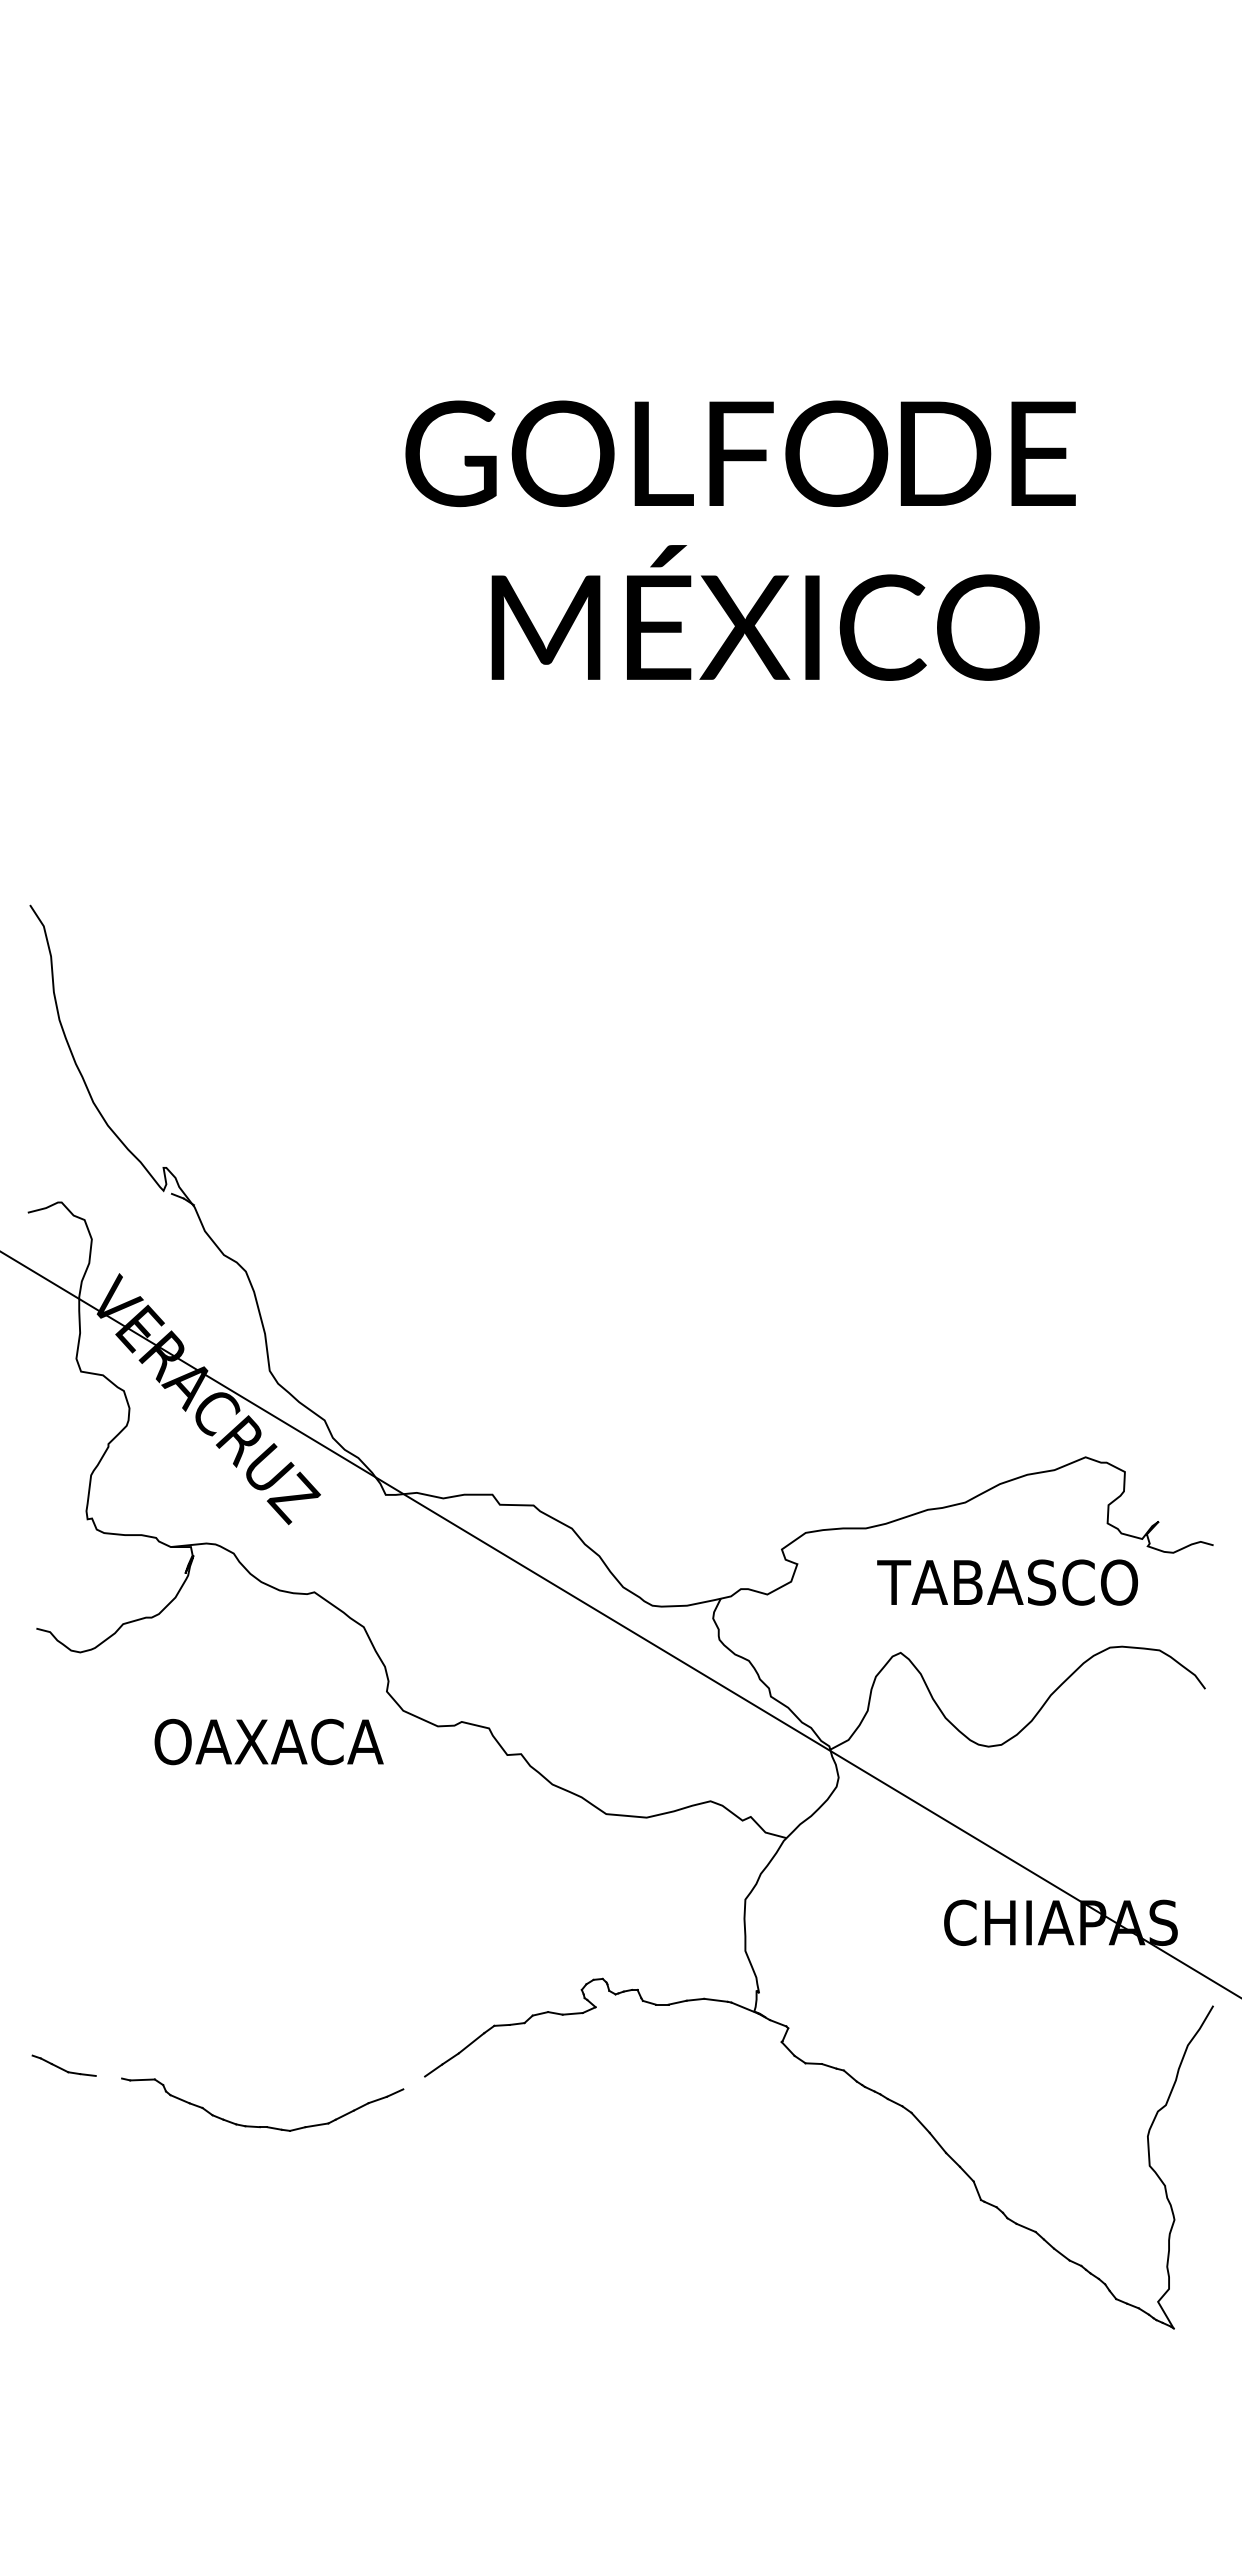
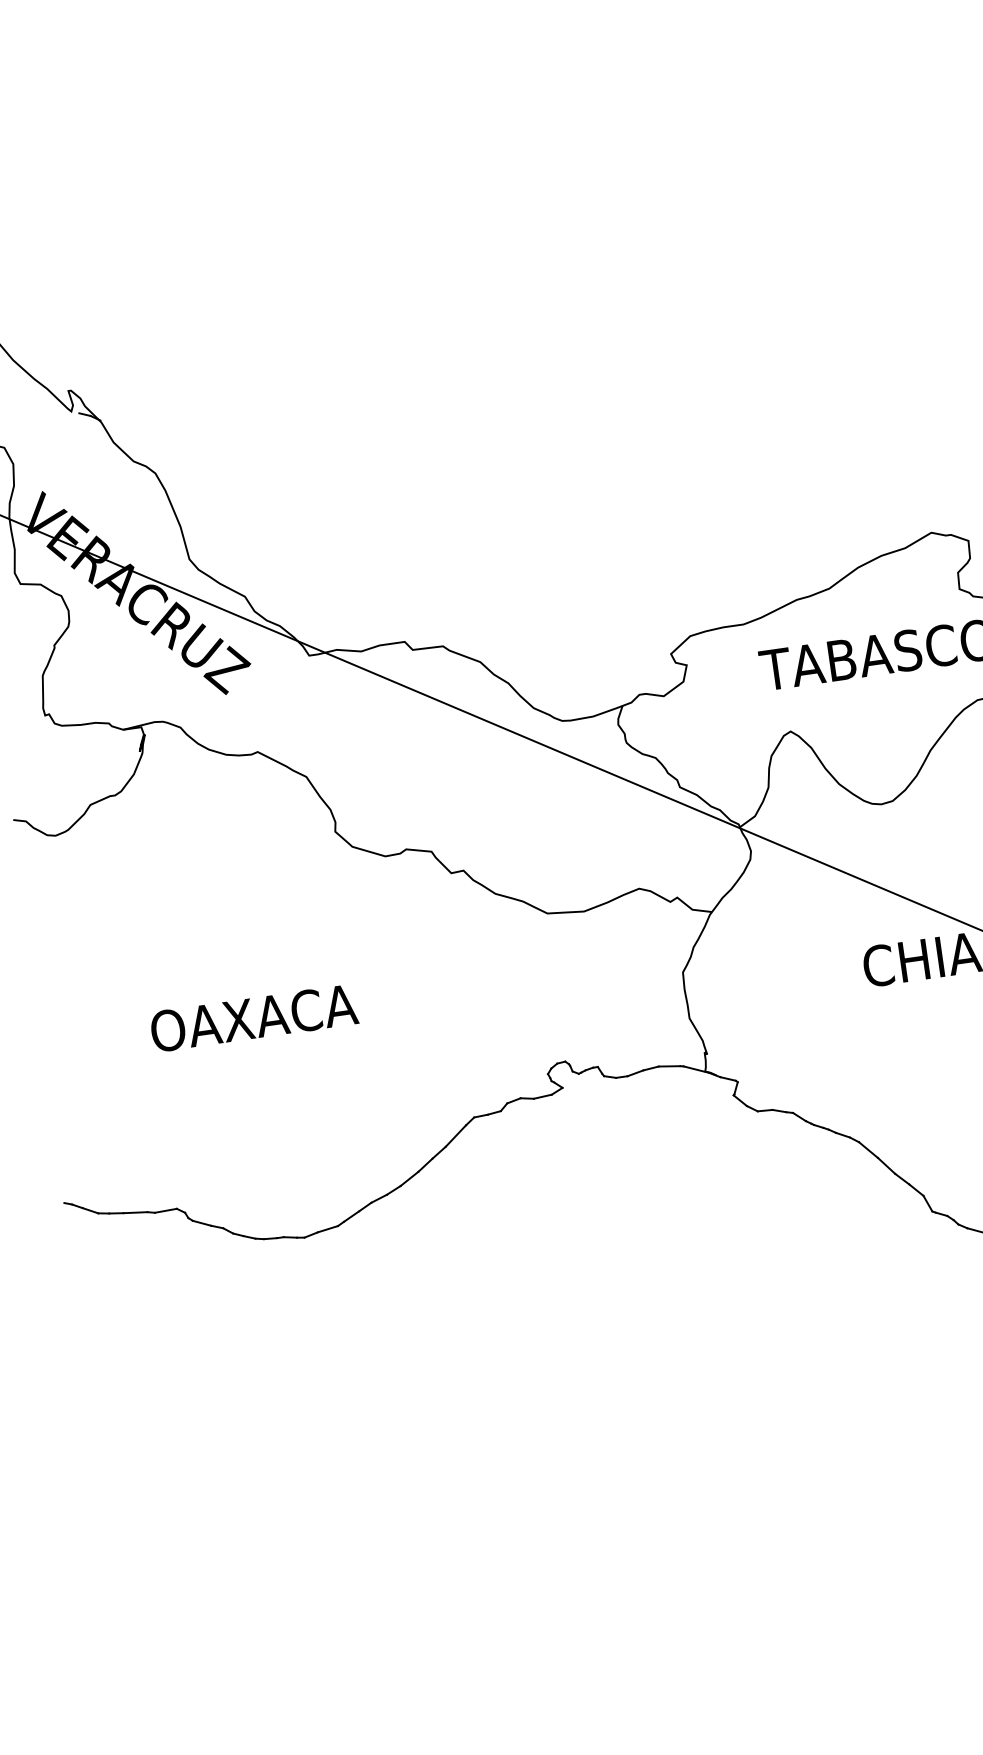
text: (268, 1741) -> (253, 1017), moved
line: (108, 2076) -> (134, 1212), added
line: (414, 2082) -> (409, 1178), added

